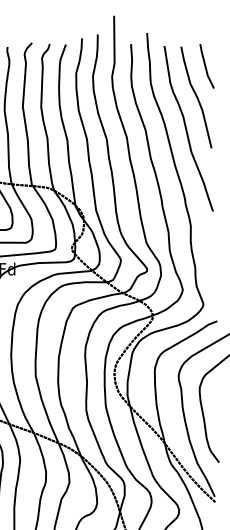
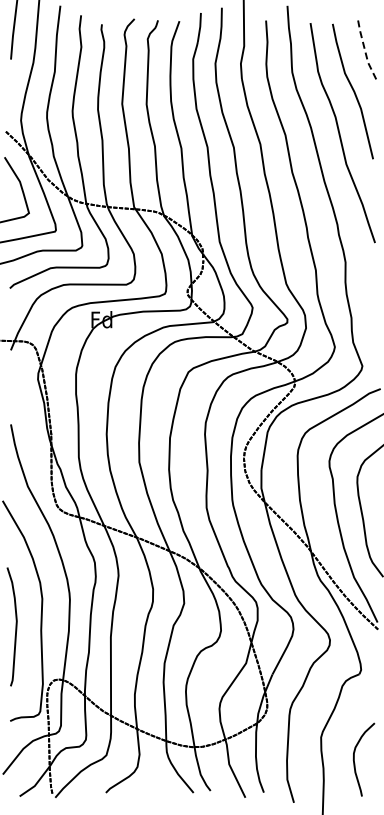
line: (205, 67) -> (365, 51), solid -> dashed

